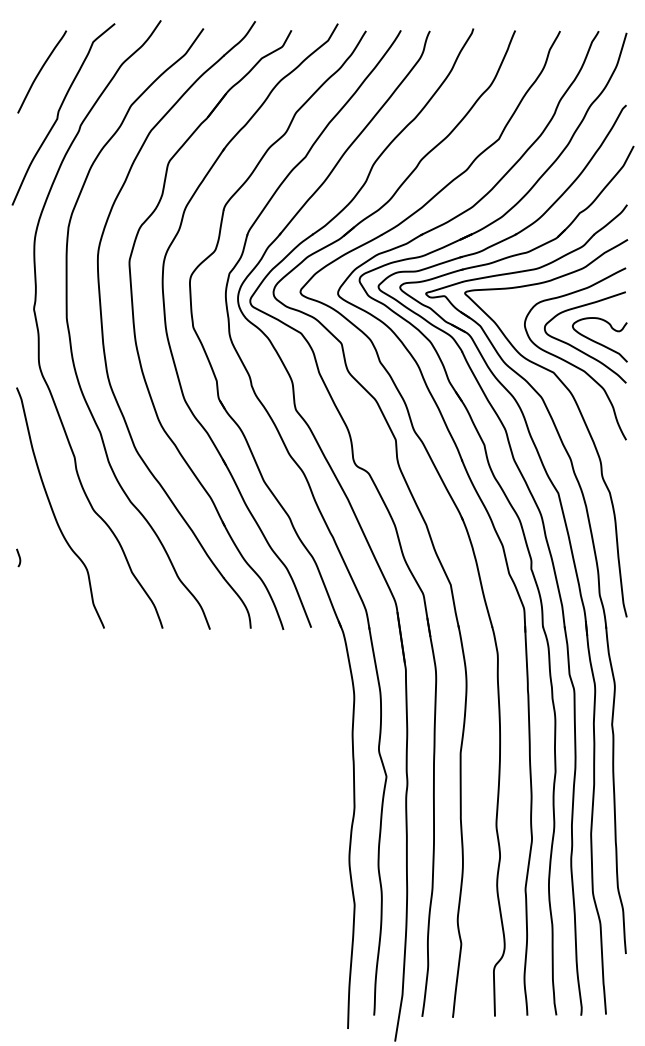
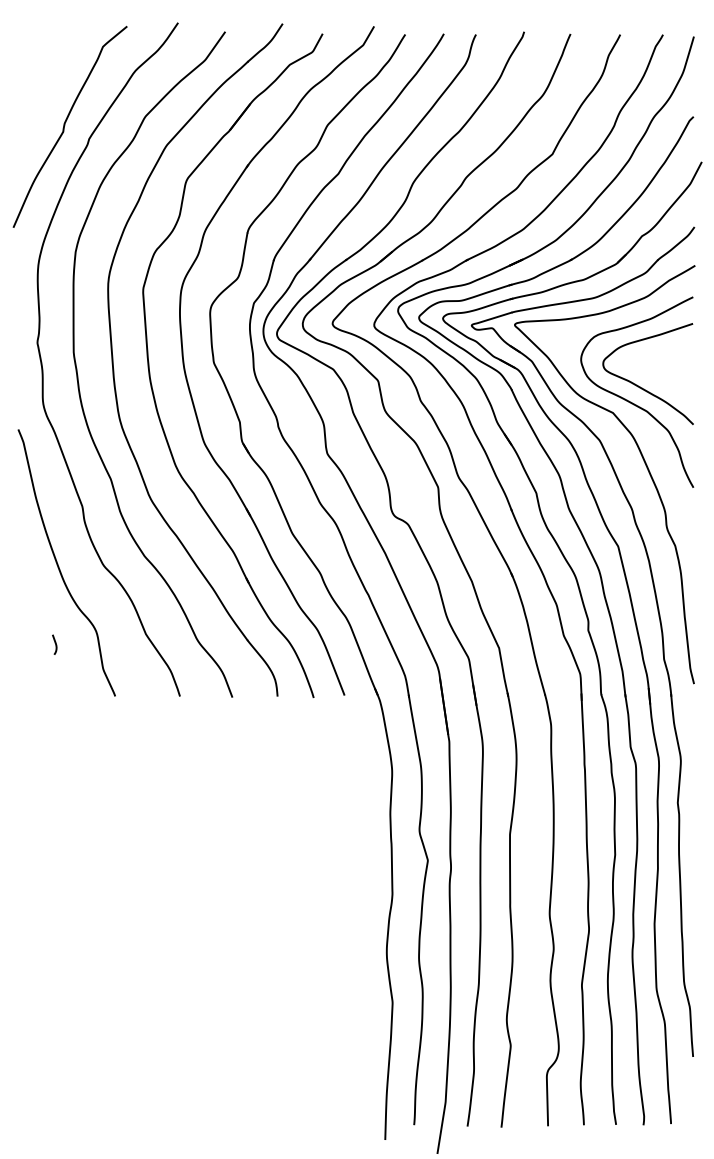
curve: (41, 70) -> (45, 78), removed
curve: (599, 342) -> (663, 379), removed
curve: (18, 557) -> (54, 644), moved

